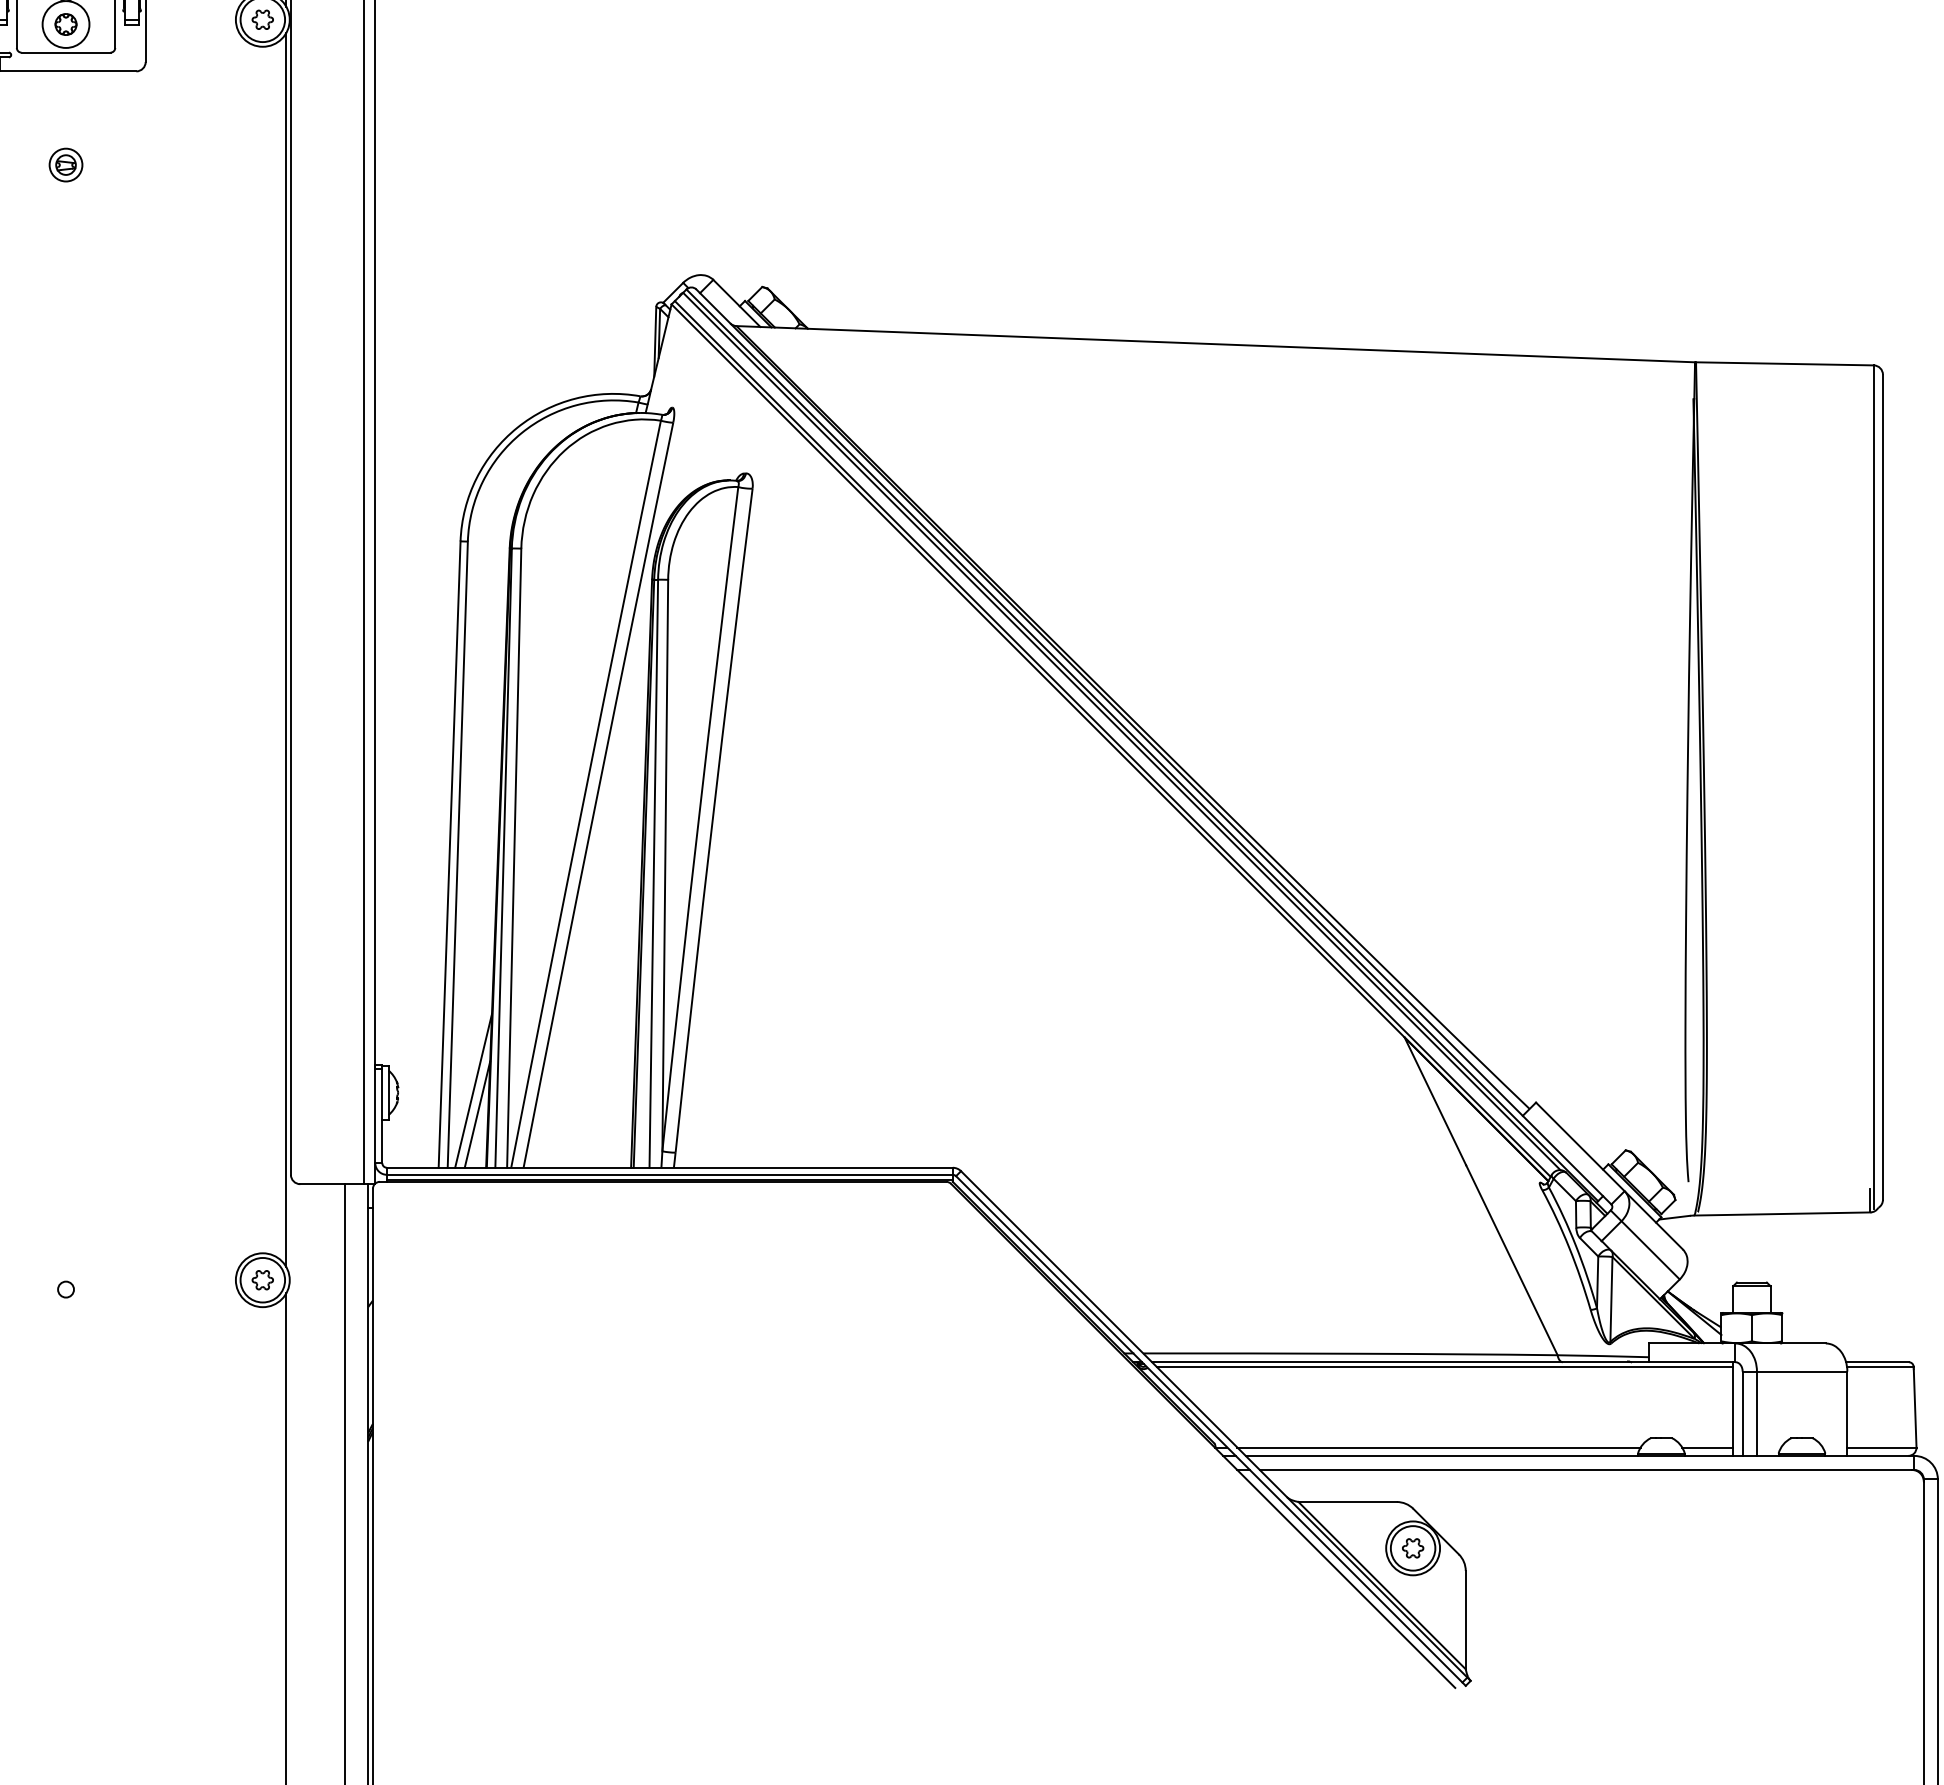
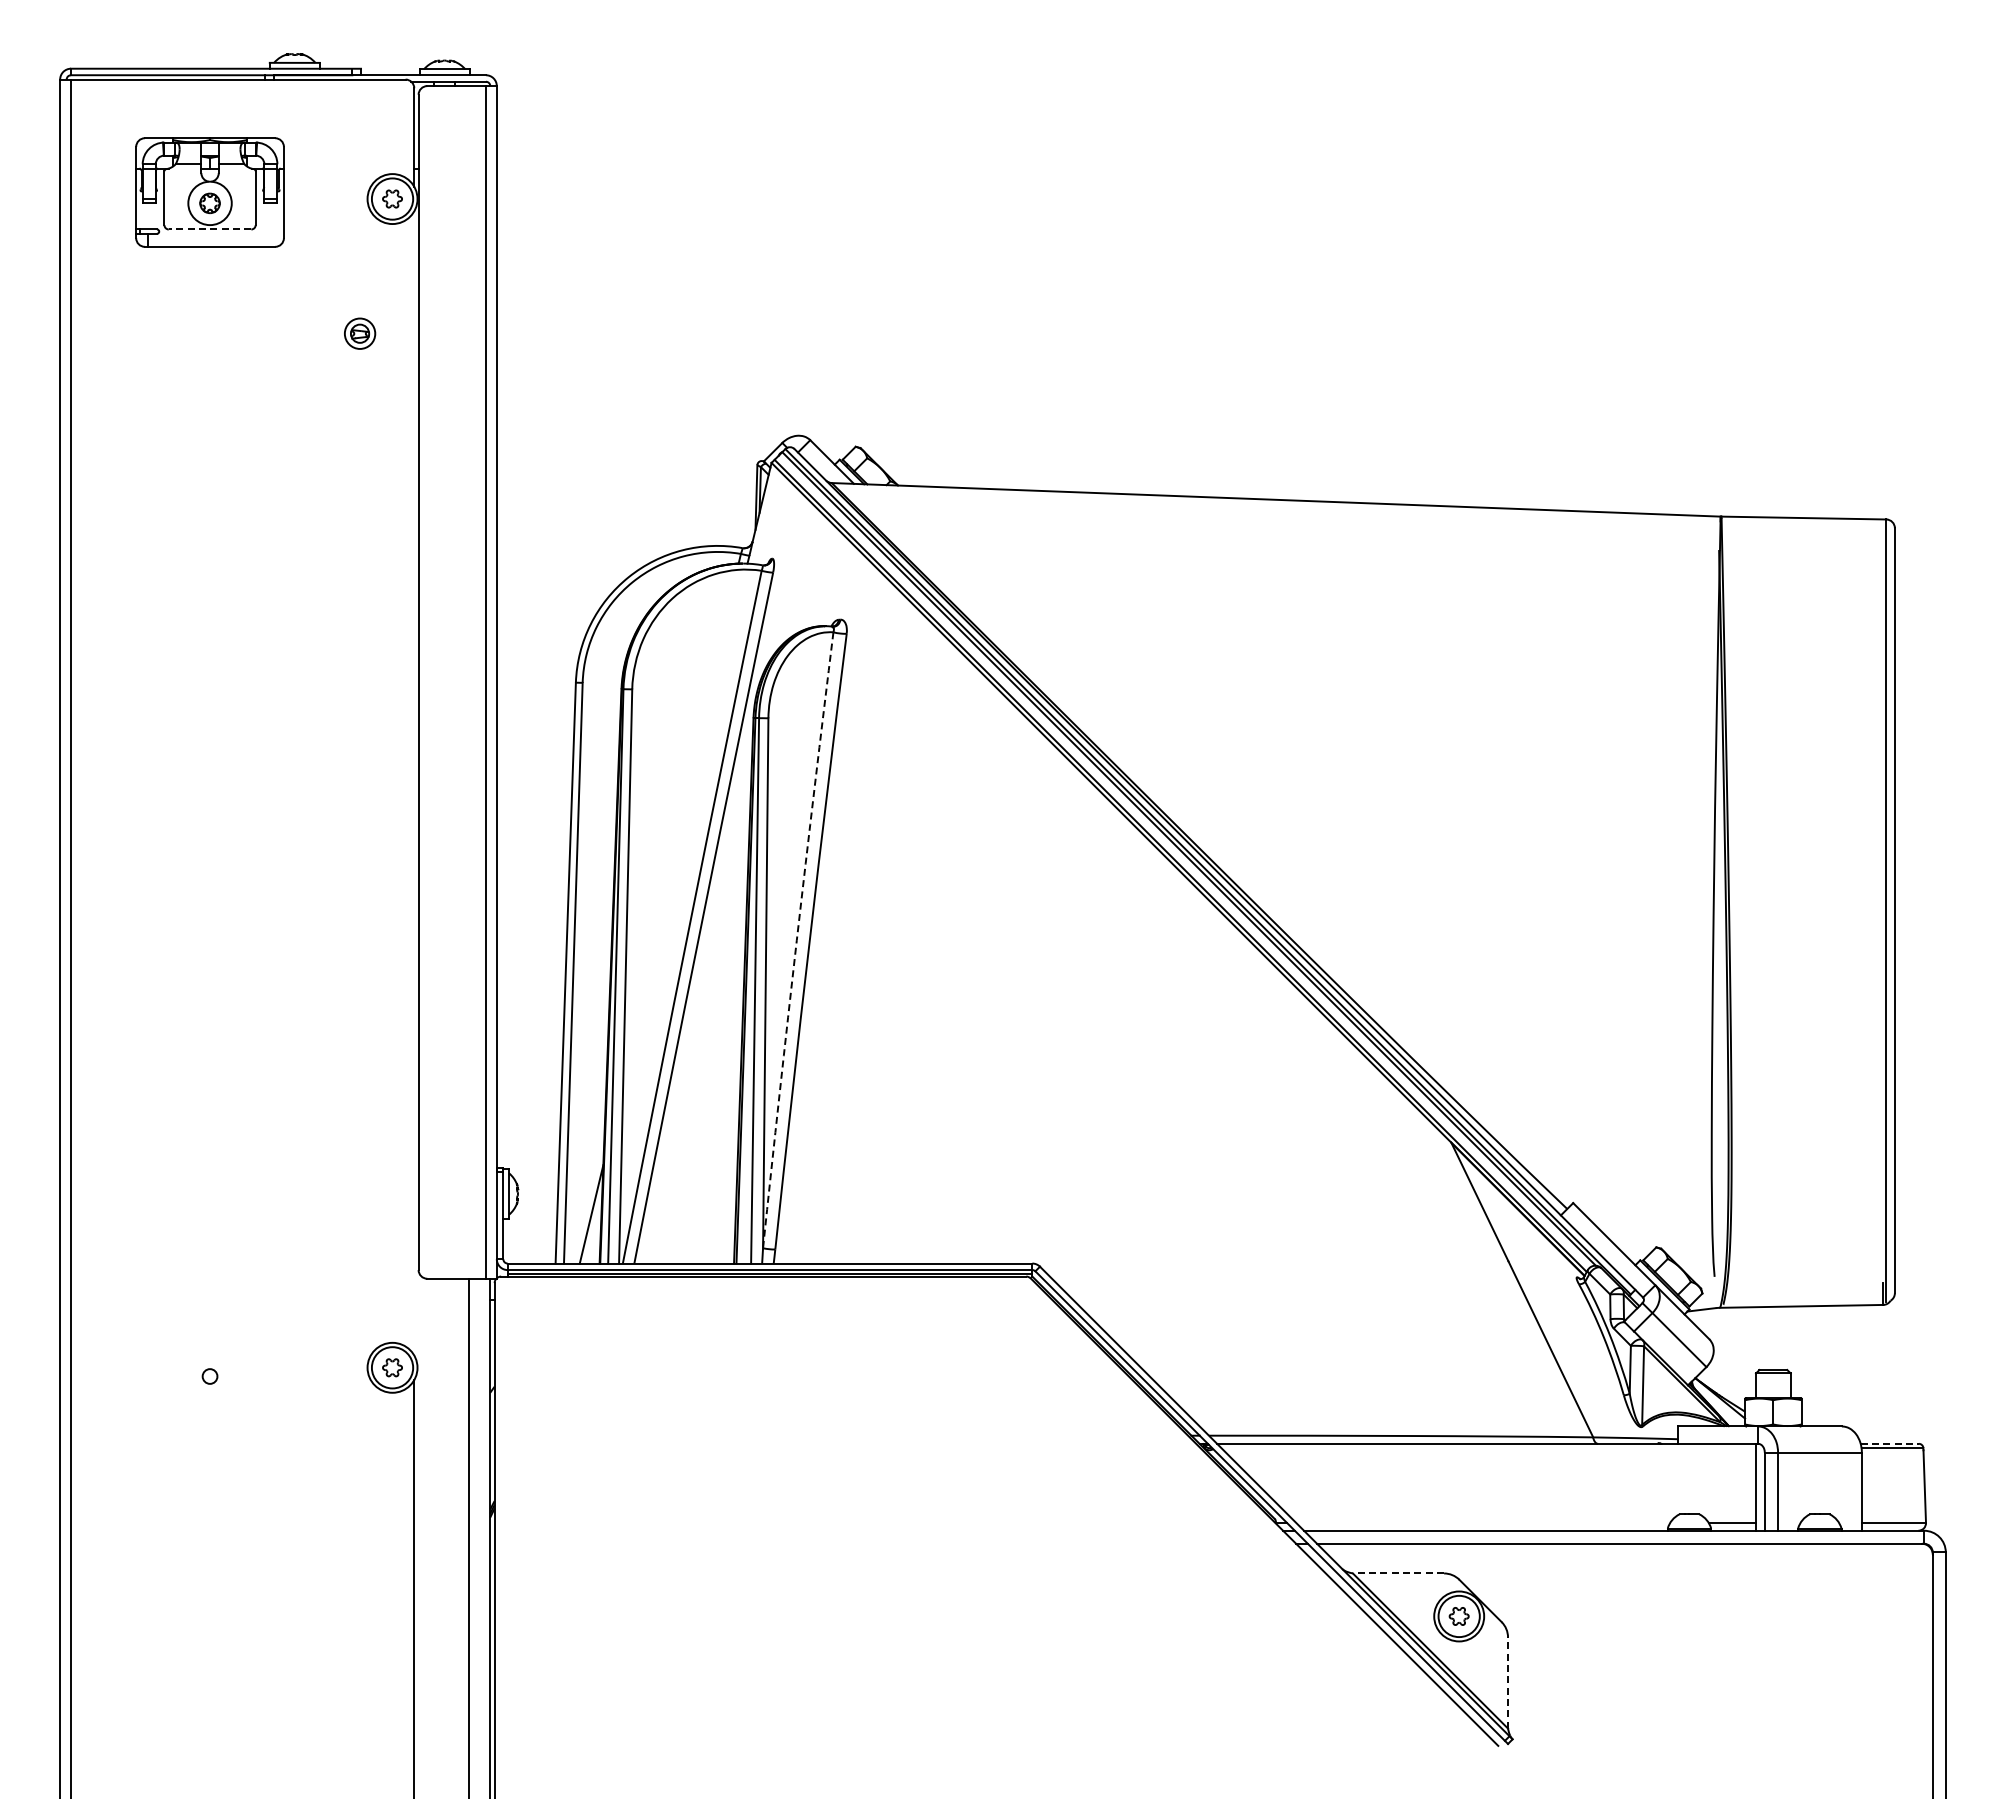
line: (65, 52) -> (209, 229), solid -> dashed
part: (66, 164) -> (360, 333), moved
line: (286, 650) -> (414, 783), removed
arc: (698, 819) -> (796, 940), solid -> dashed
line: (473, 1091) -> (587, 1192), removed
line: (1878, 1361) -> (1890, 1443), solid -> dashed
line: (1444, 1367) -> (1488, 1448), removed
line: (1439, 1447) -> (1483, 1522), removed
line: (1347, 1502) -> (1398, 1573), solid -> dashed
line: (1466, 1619) -> (1508, 1682), solid -> dashed

